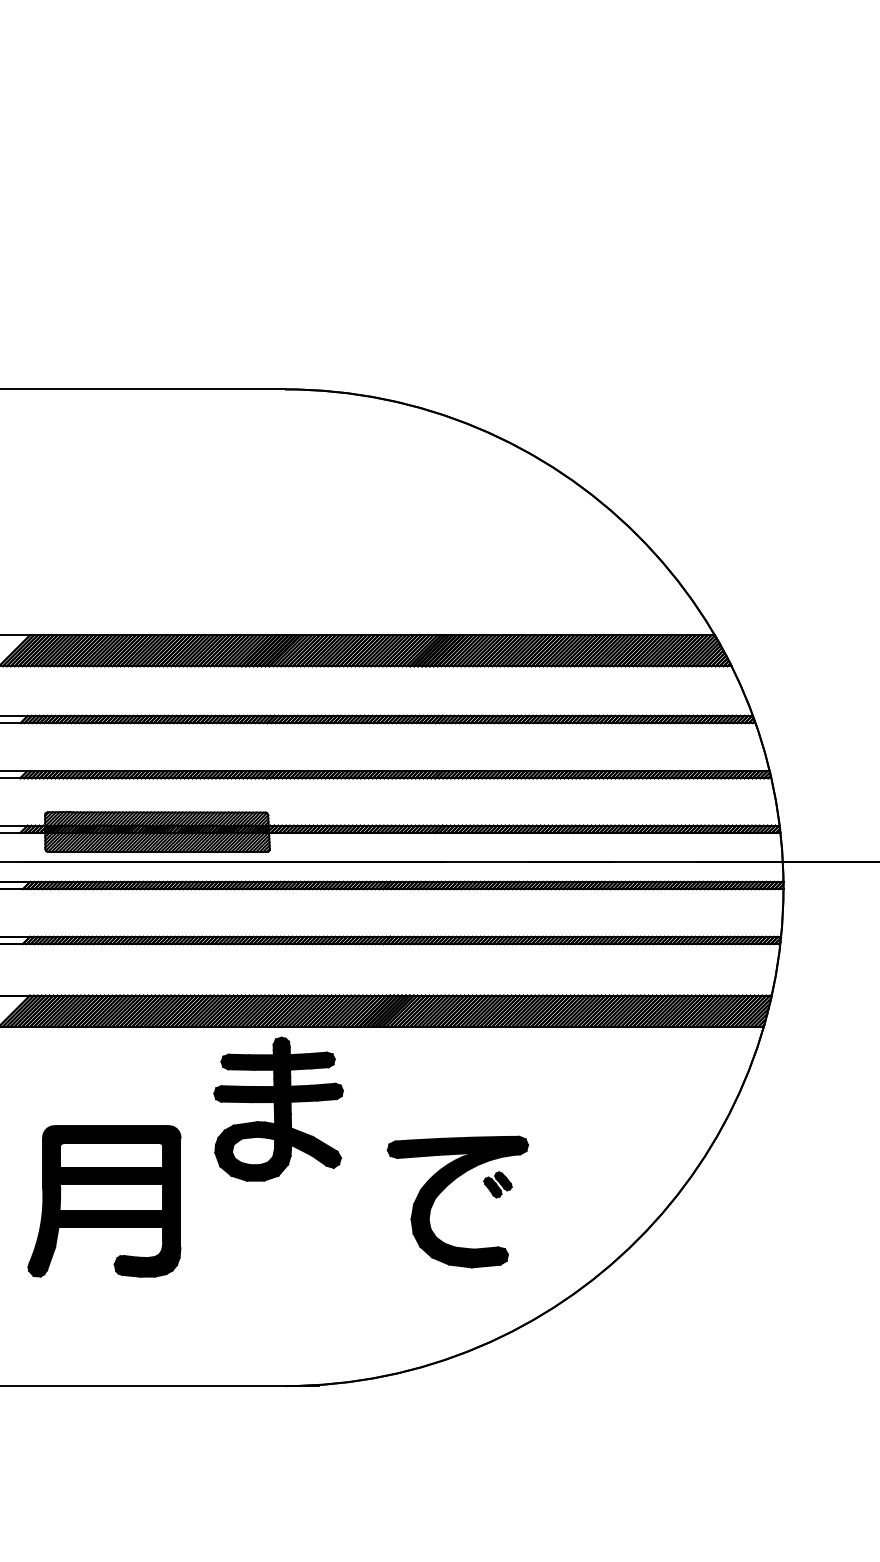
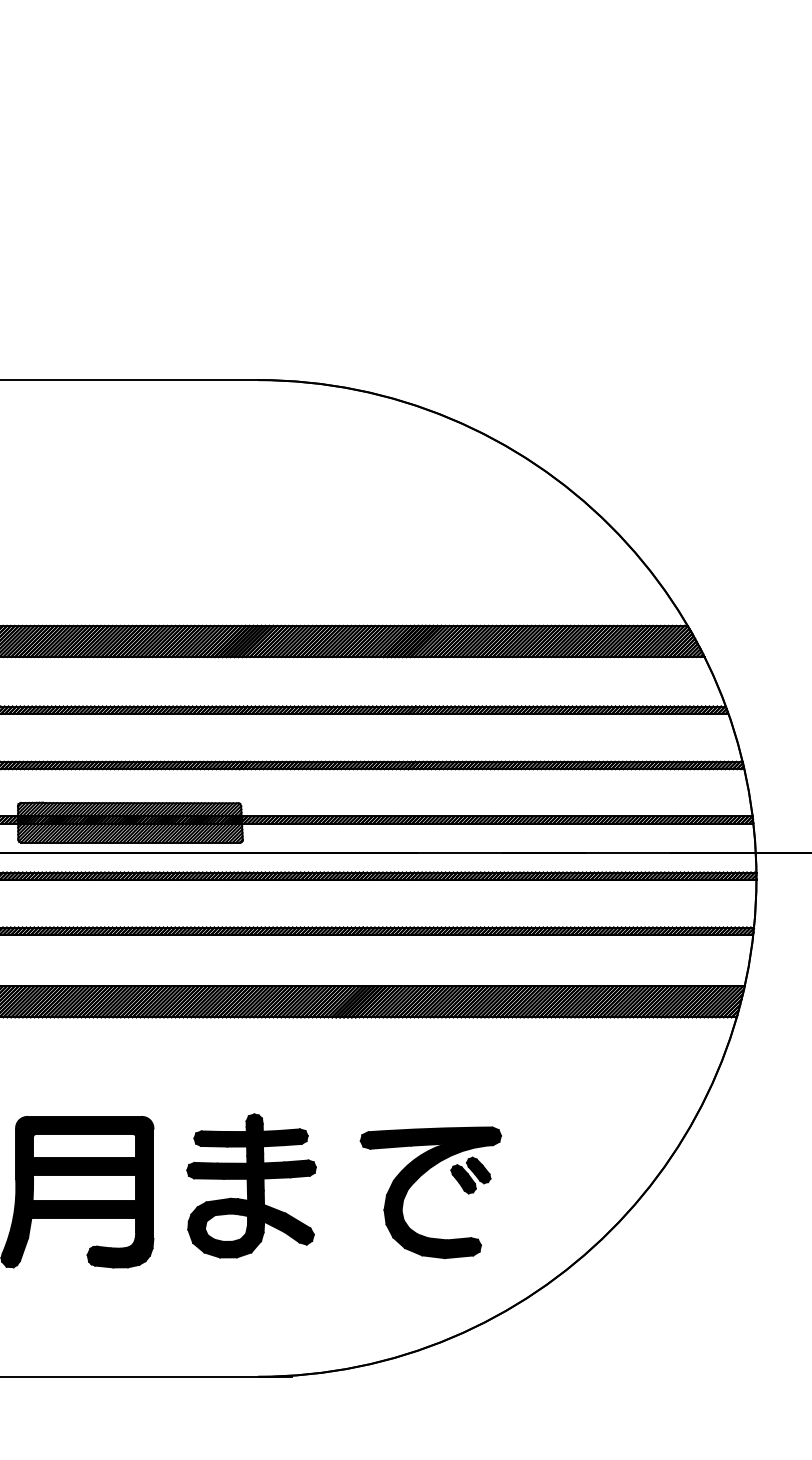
part: (278, 1108) -> (251, 1185), moved
part: (497, 1184) -> (470, 1175), size x1.43

